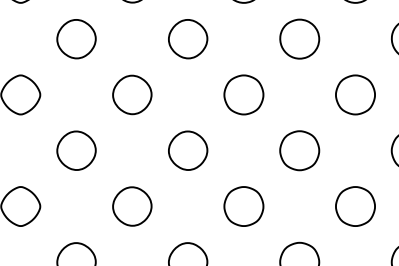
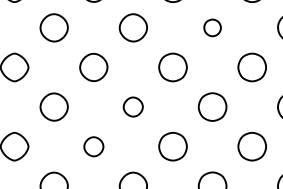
part: (299, 38) -> (212, 27), size x0.6
part: (186, 149) -> (132, 106), size x0.7
part: (131, 206) -> (93, 146), size x0.7

